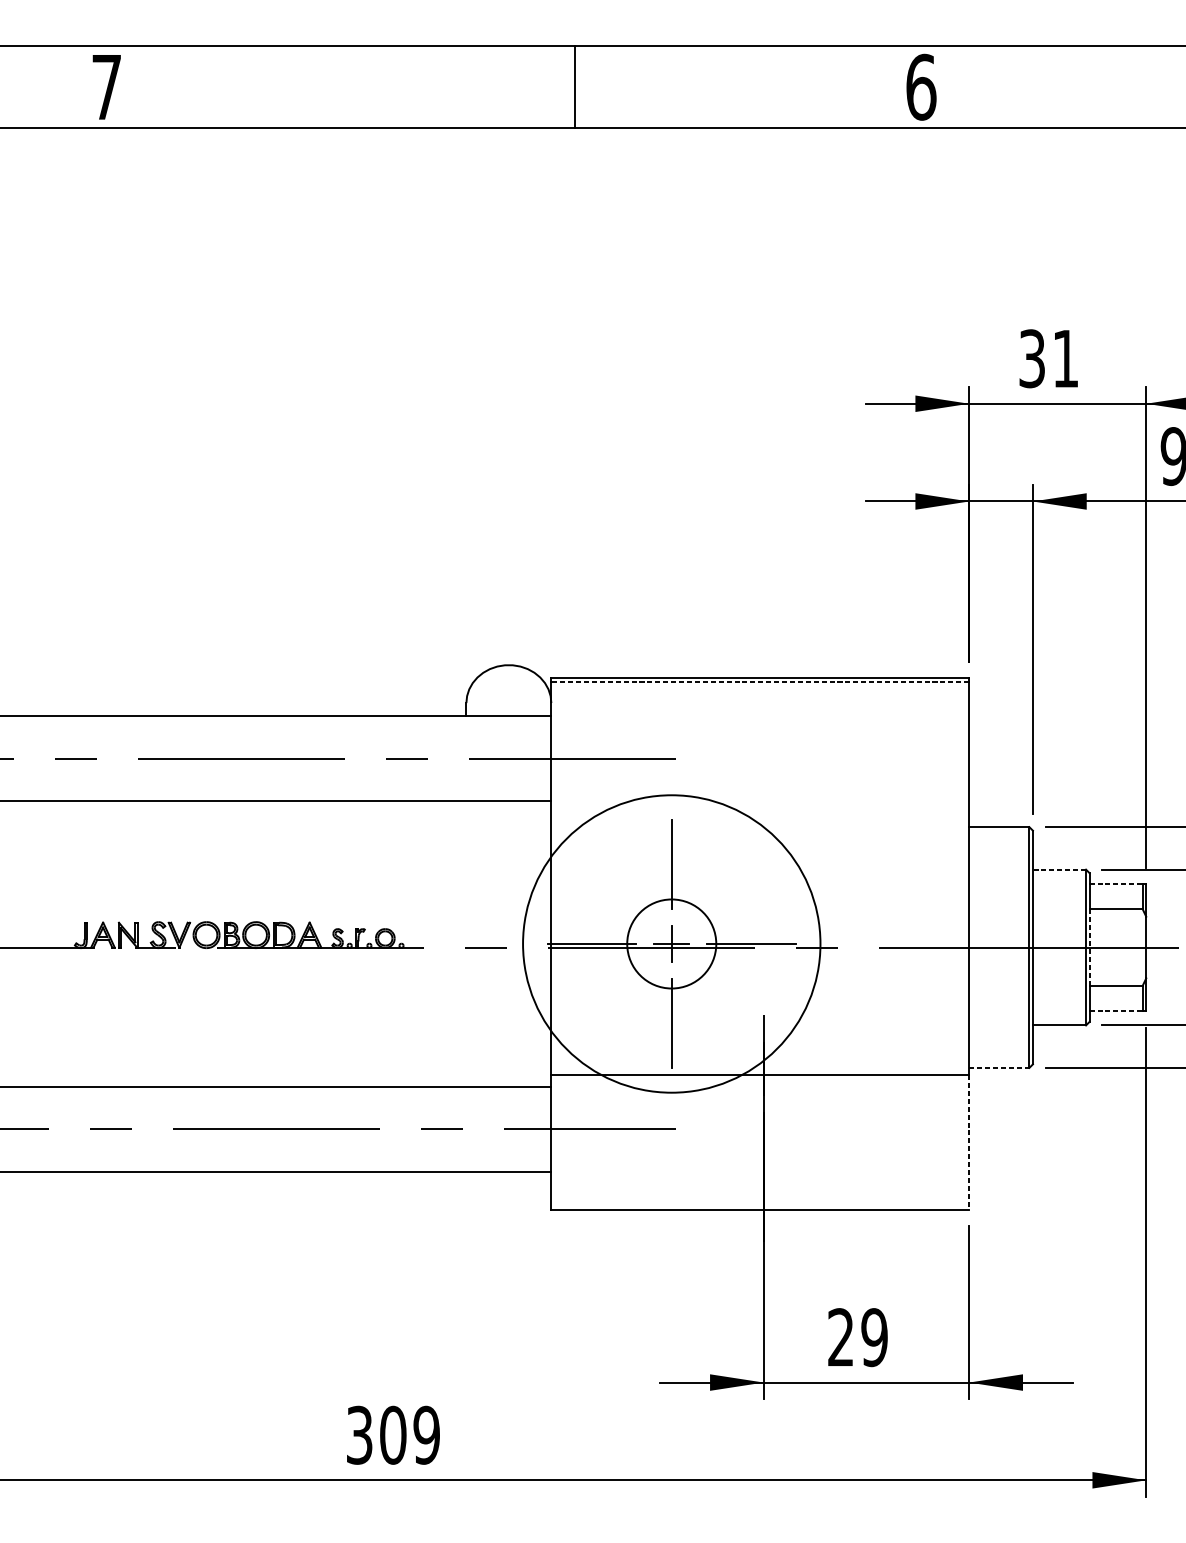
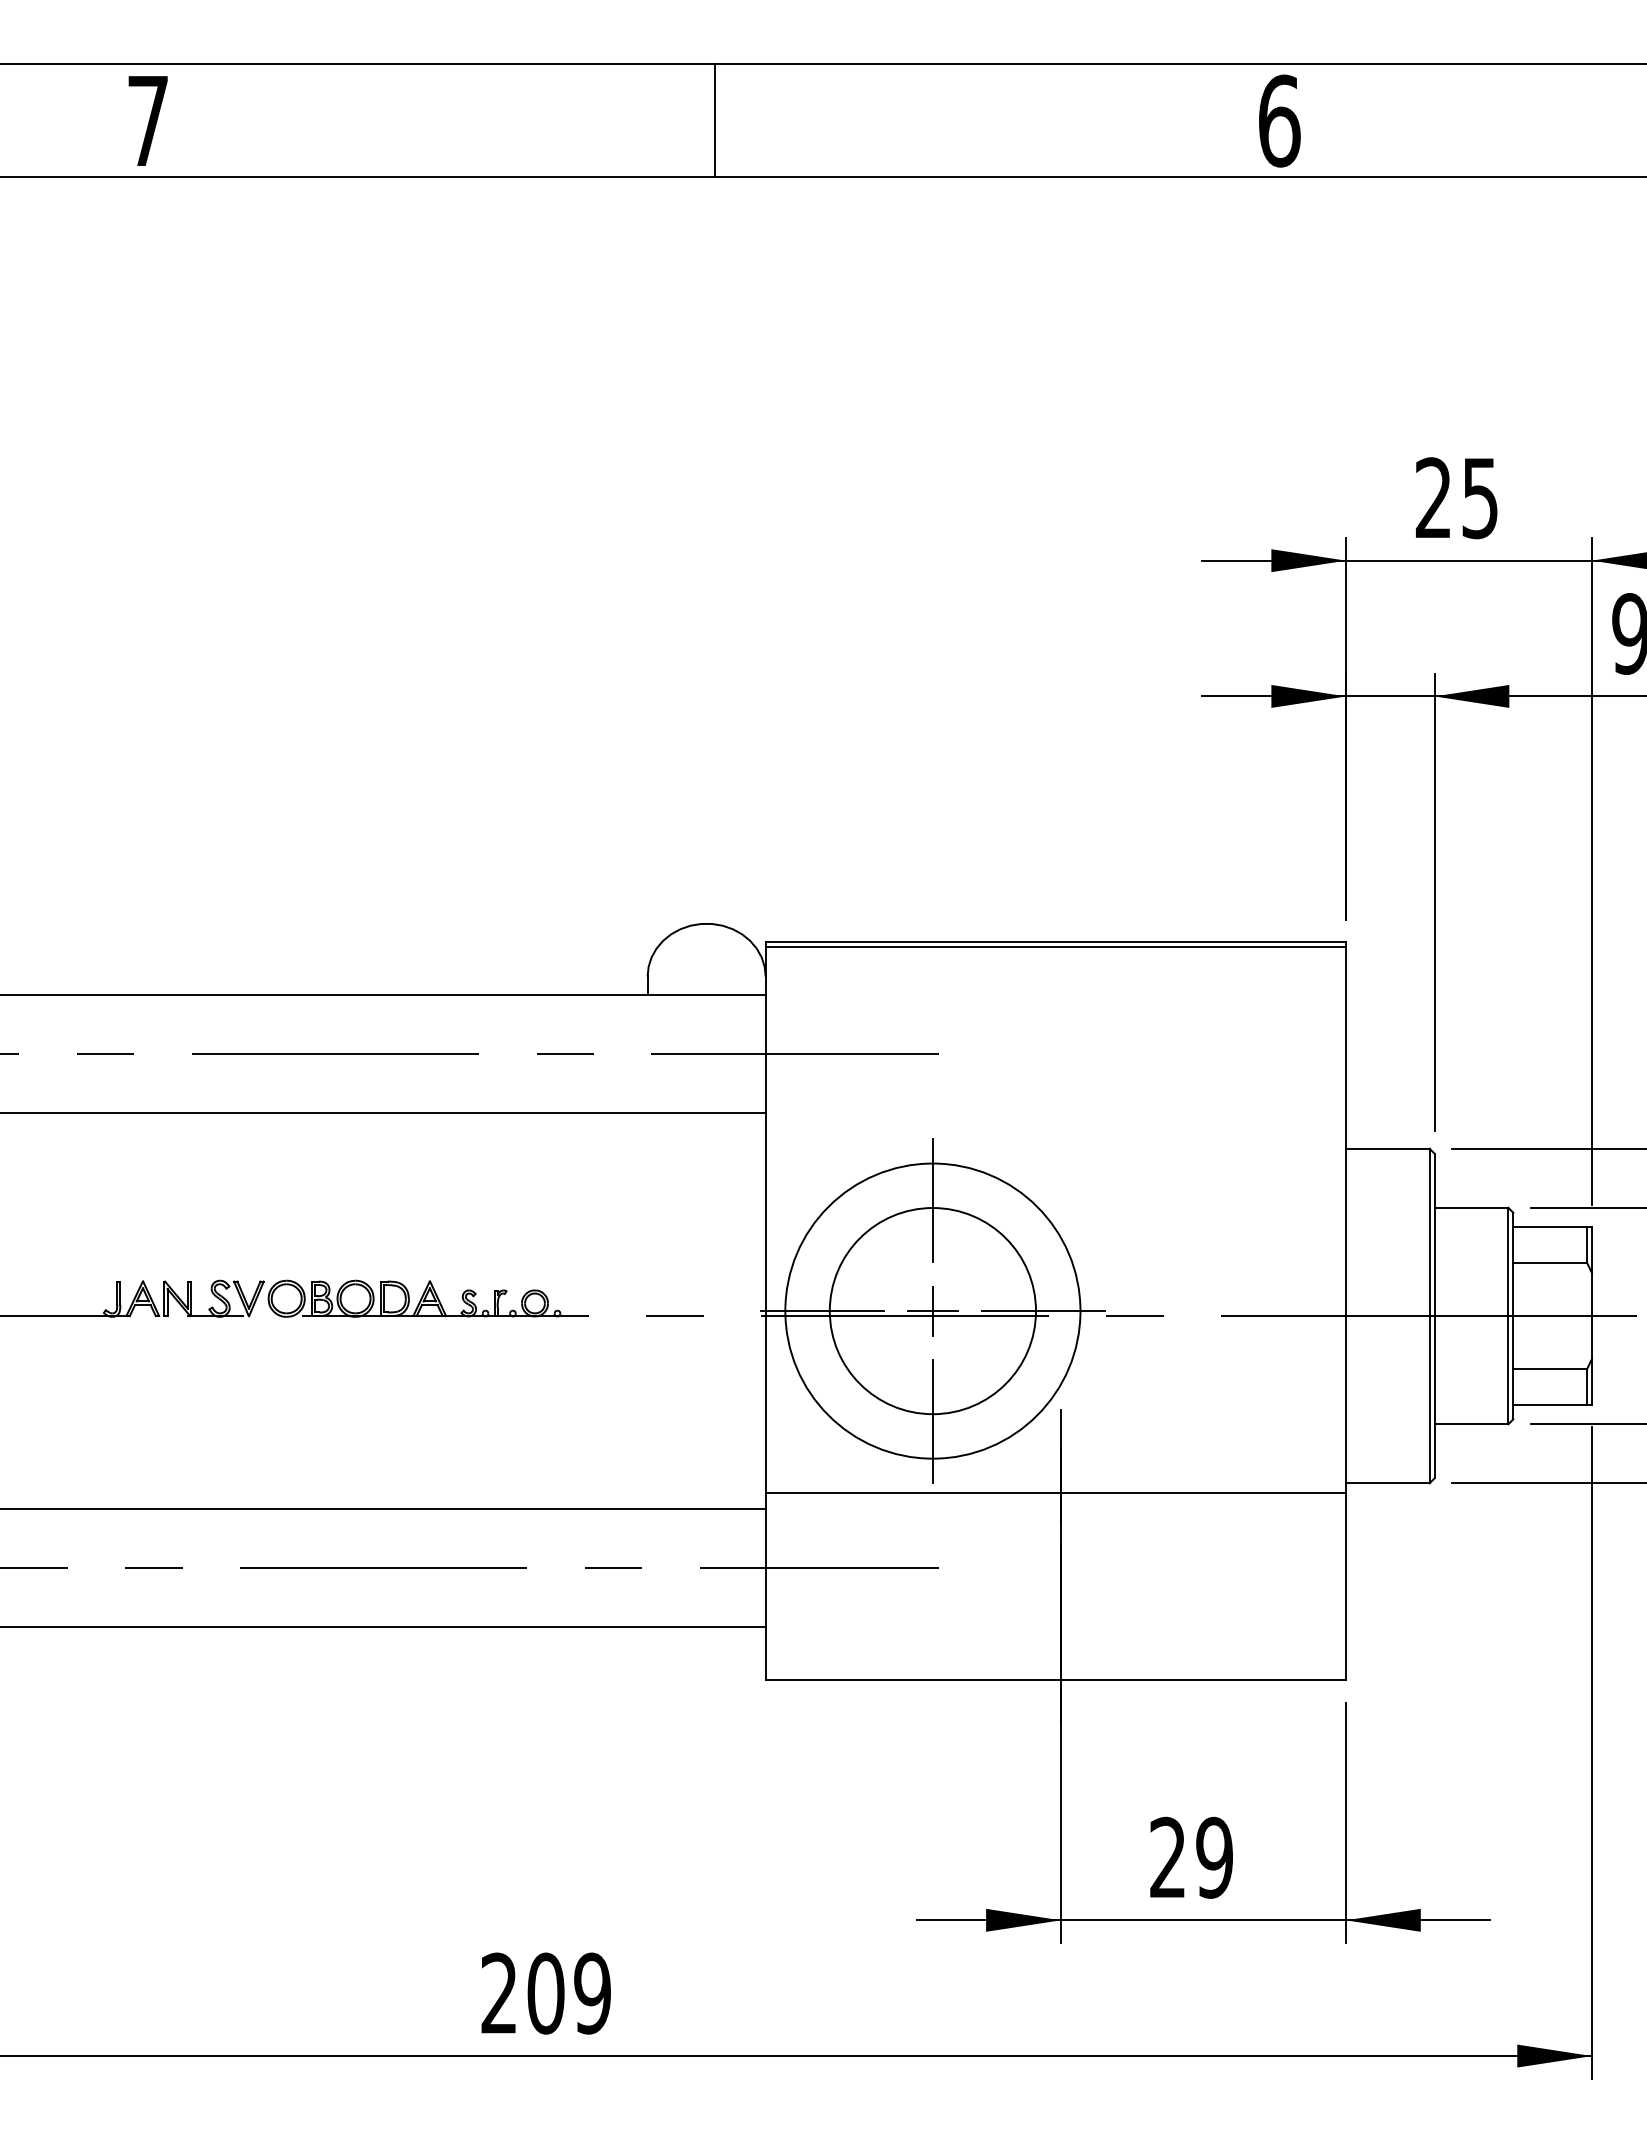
line: (574, 86) -> (714, 120), moved
text: (1048, 358) -> (1456, 498), 31 -> 25
line: (760, 682) -> (1055, 947), dashed -> solid
line: (1059, 869) -> (1471, 1207), dashed -> solid
line: (1116, 883) -> (1550, 1227), dashed -> solid
circle: (671, 943) -> (932, 1310), size x0.71
circle: (671, 944) -> (932, 1311), size x1.67
line: (1089, 947) -> (1513, 1316), dashed -> solid
line: (1116, 1011) -> (1550, 1404), dashed -> solid
line: (999, 1068) -> (1387, 1483), dashed -> solid
line: (969, 1142) -> (1346, 1587), dashed -> solid
text: (359, 1435) -> (498, 1993), 309 -> 209

